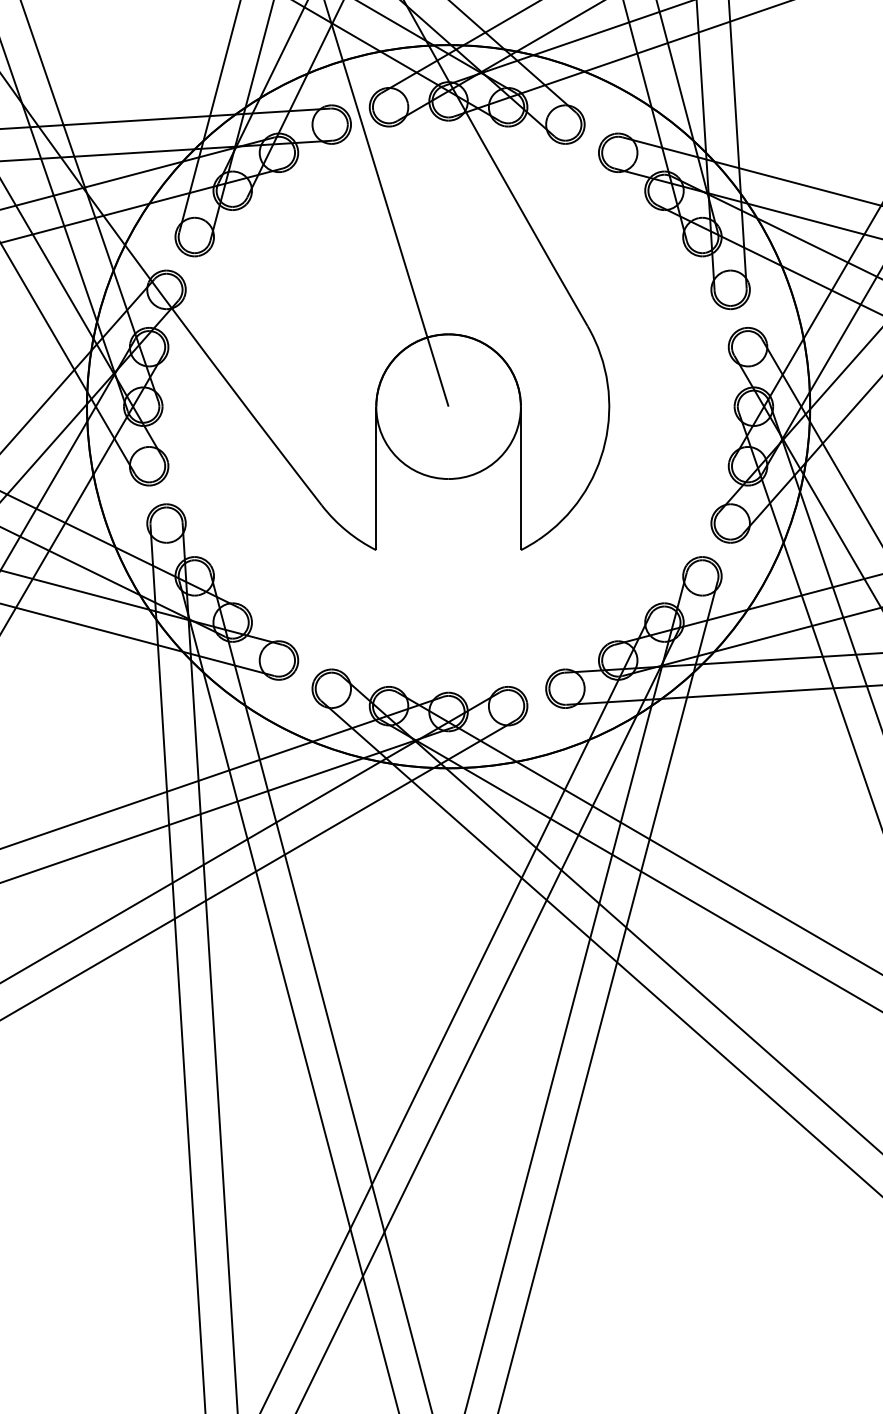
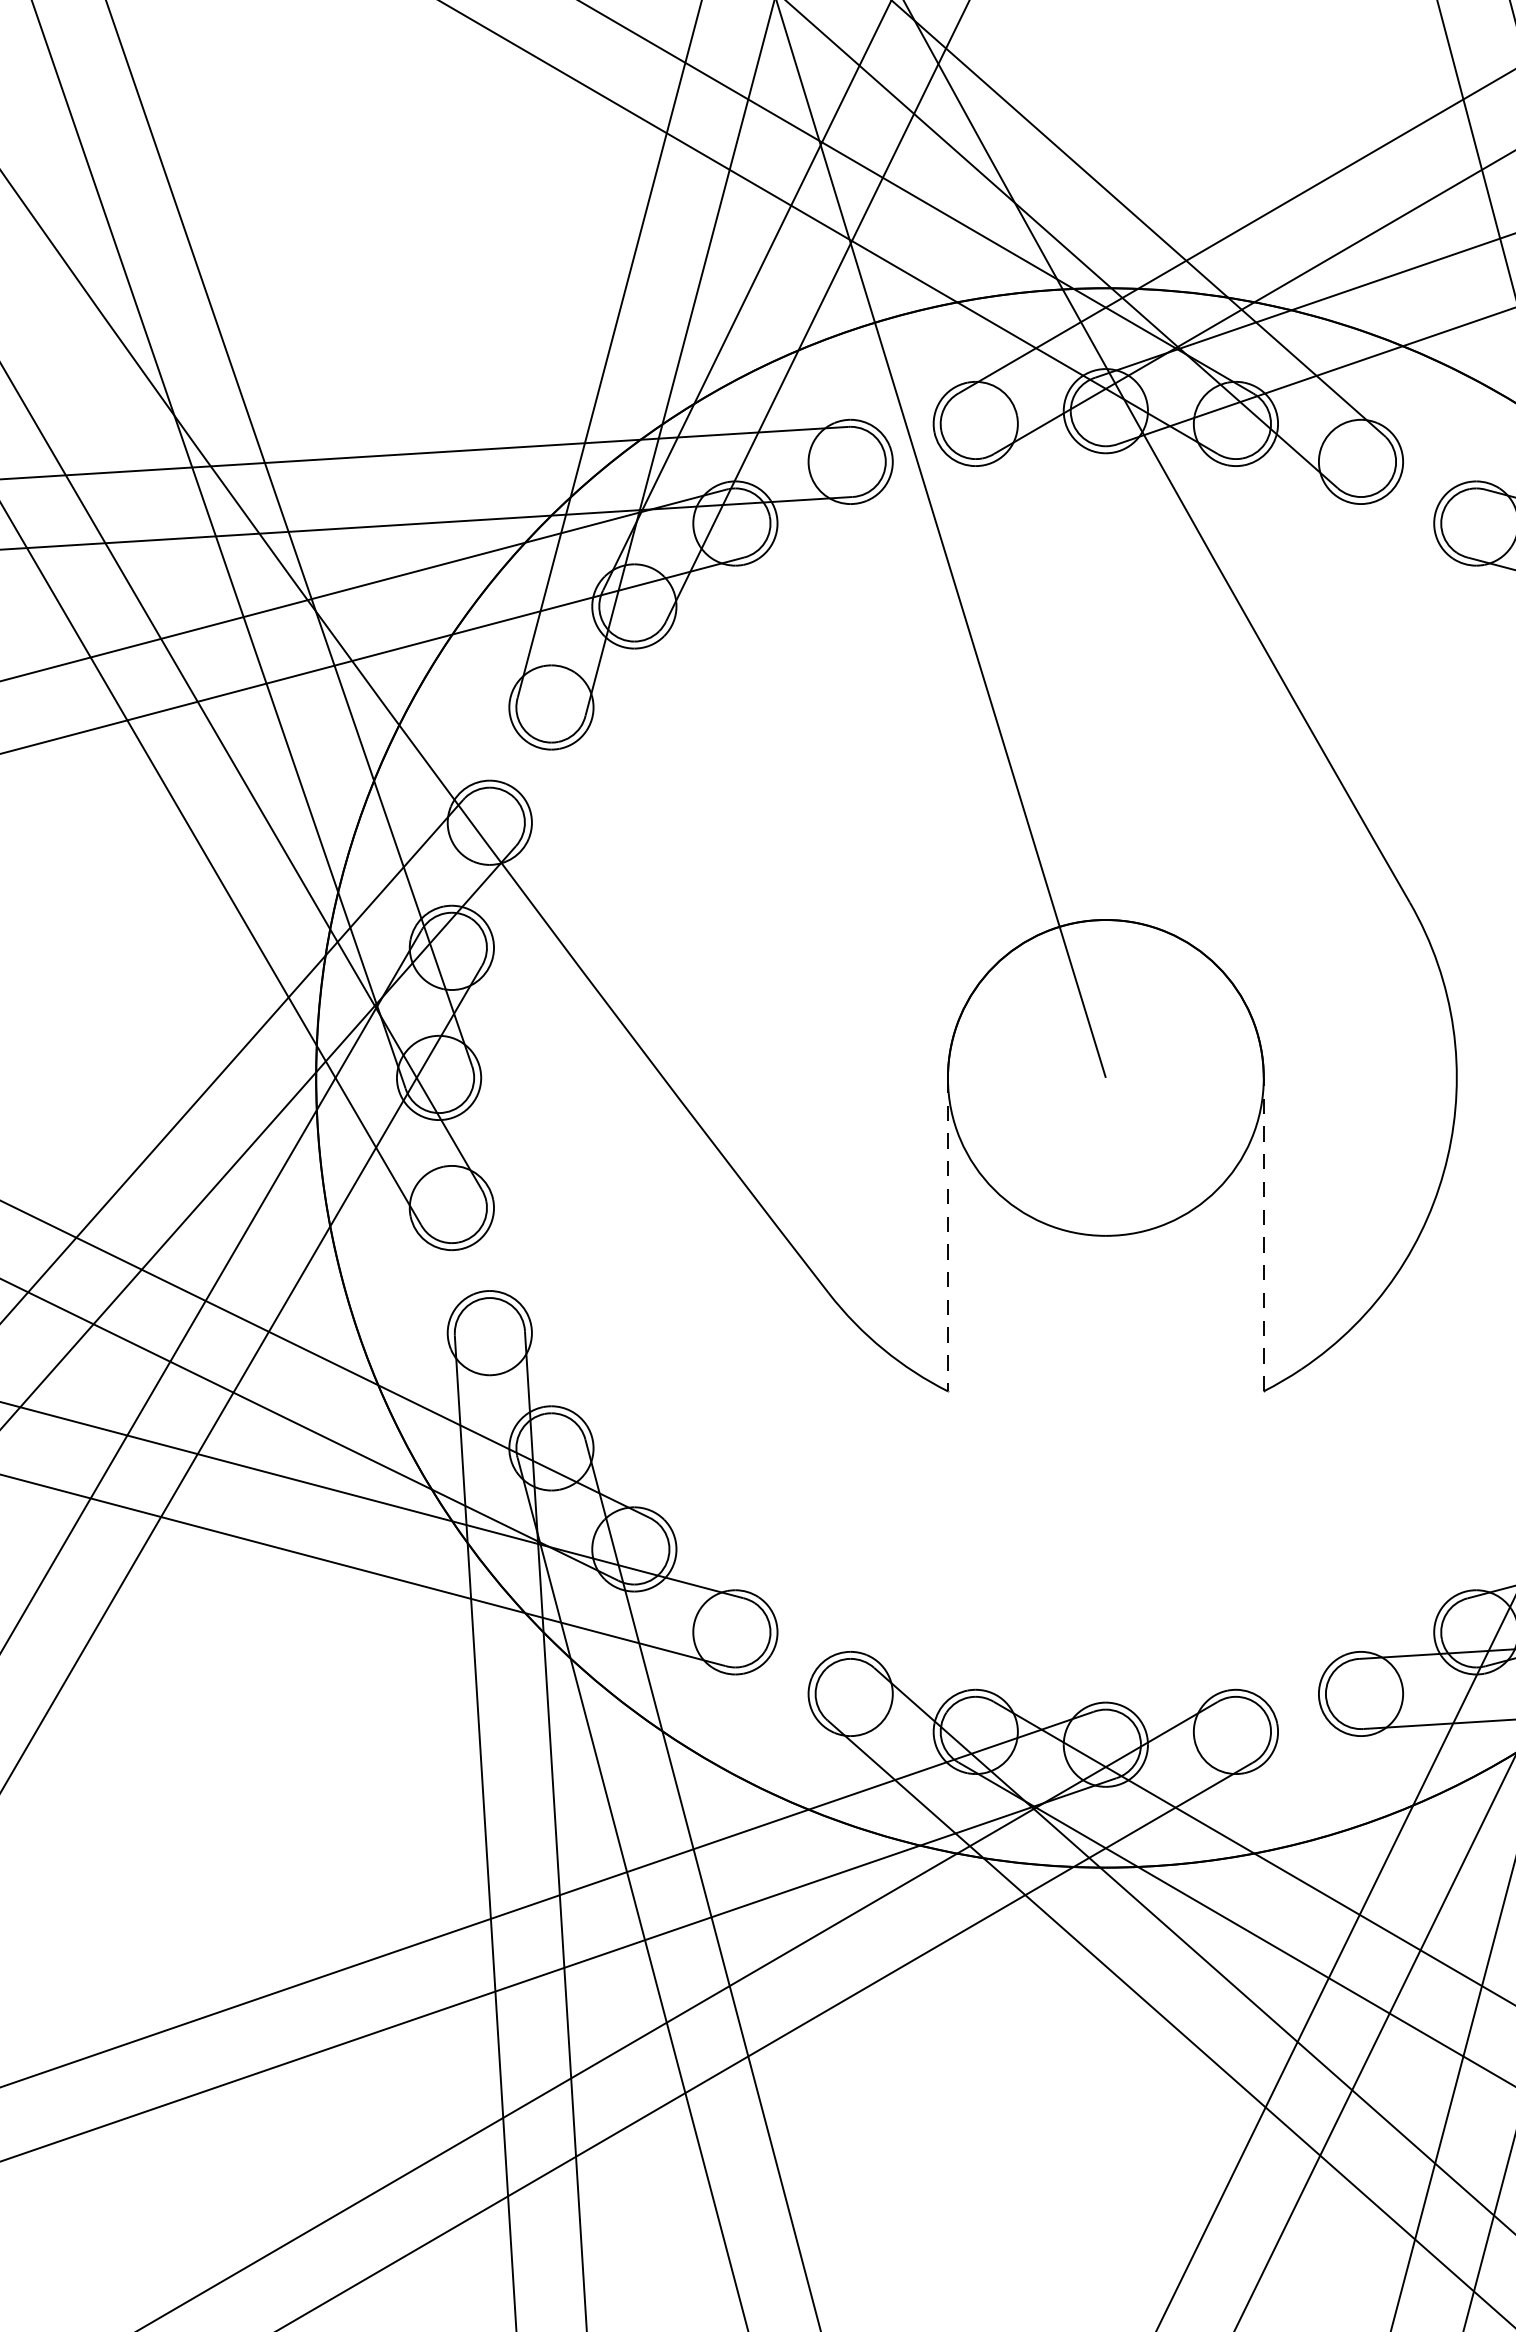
line: (520, 478) -> (1262, 1234), solid -> dashed
line: (376, 479) -> (948, 1236), solid -> dashed

